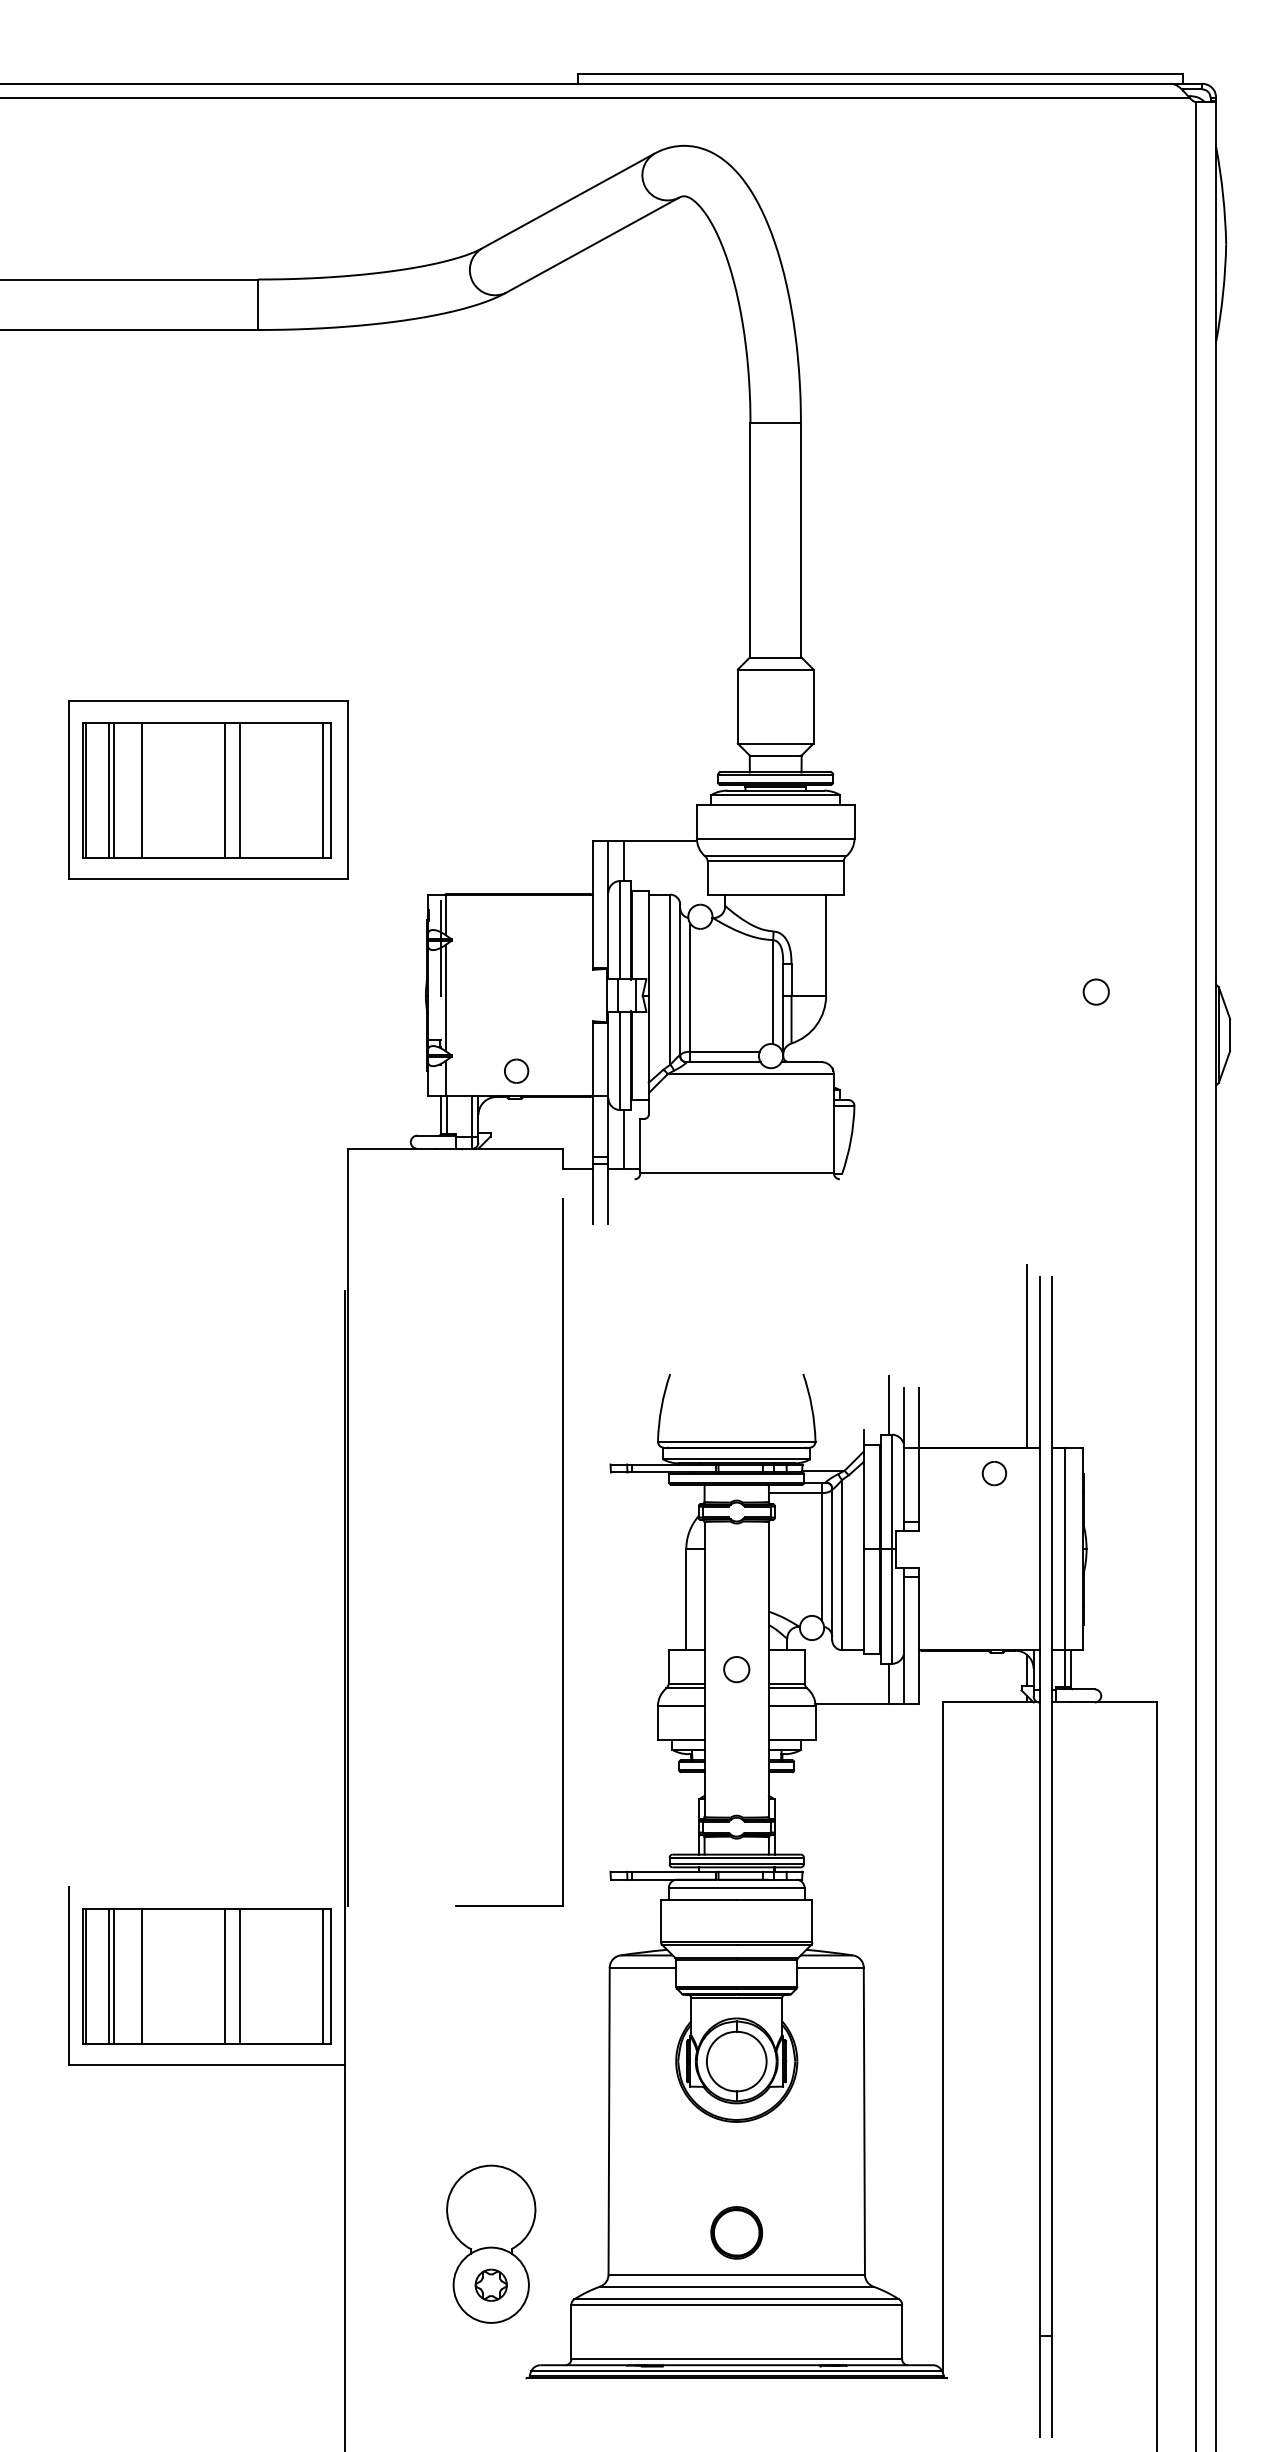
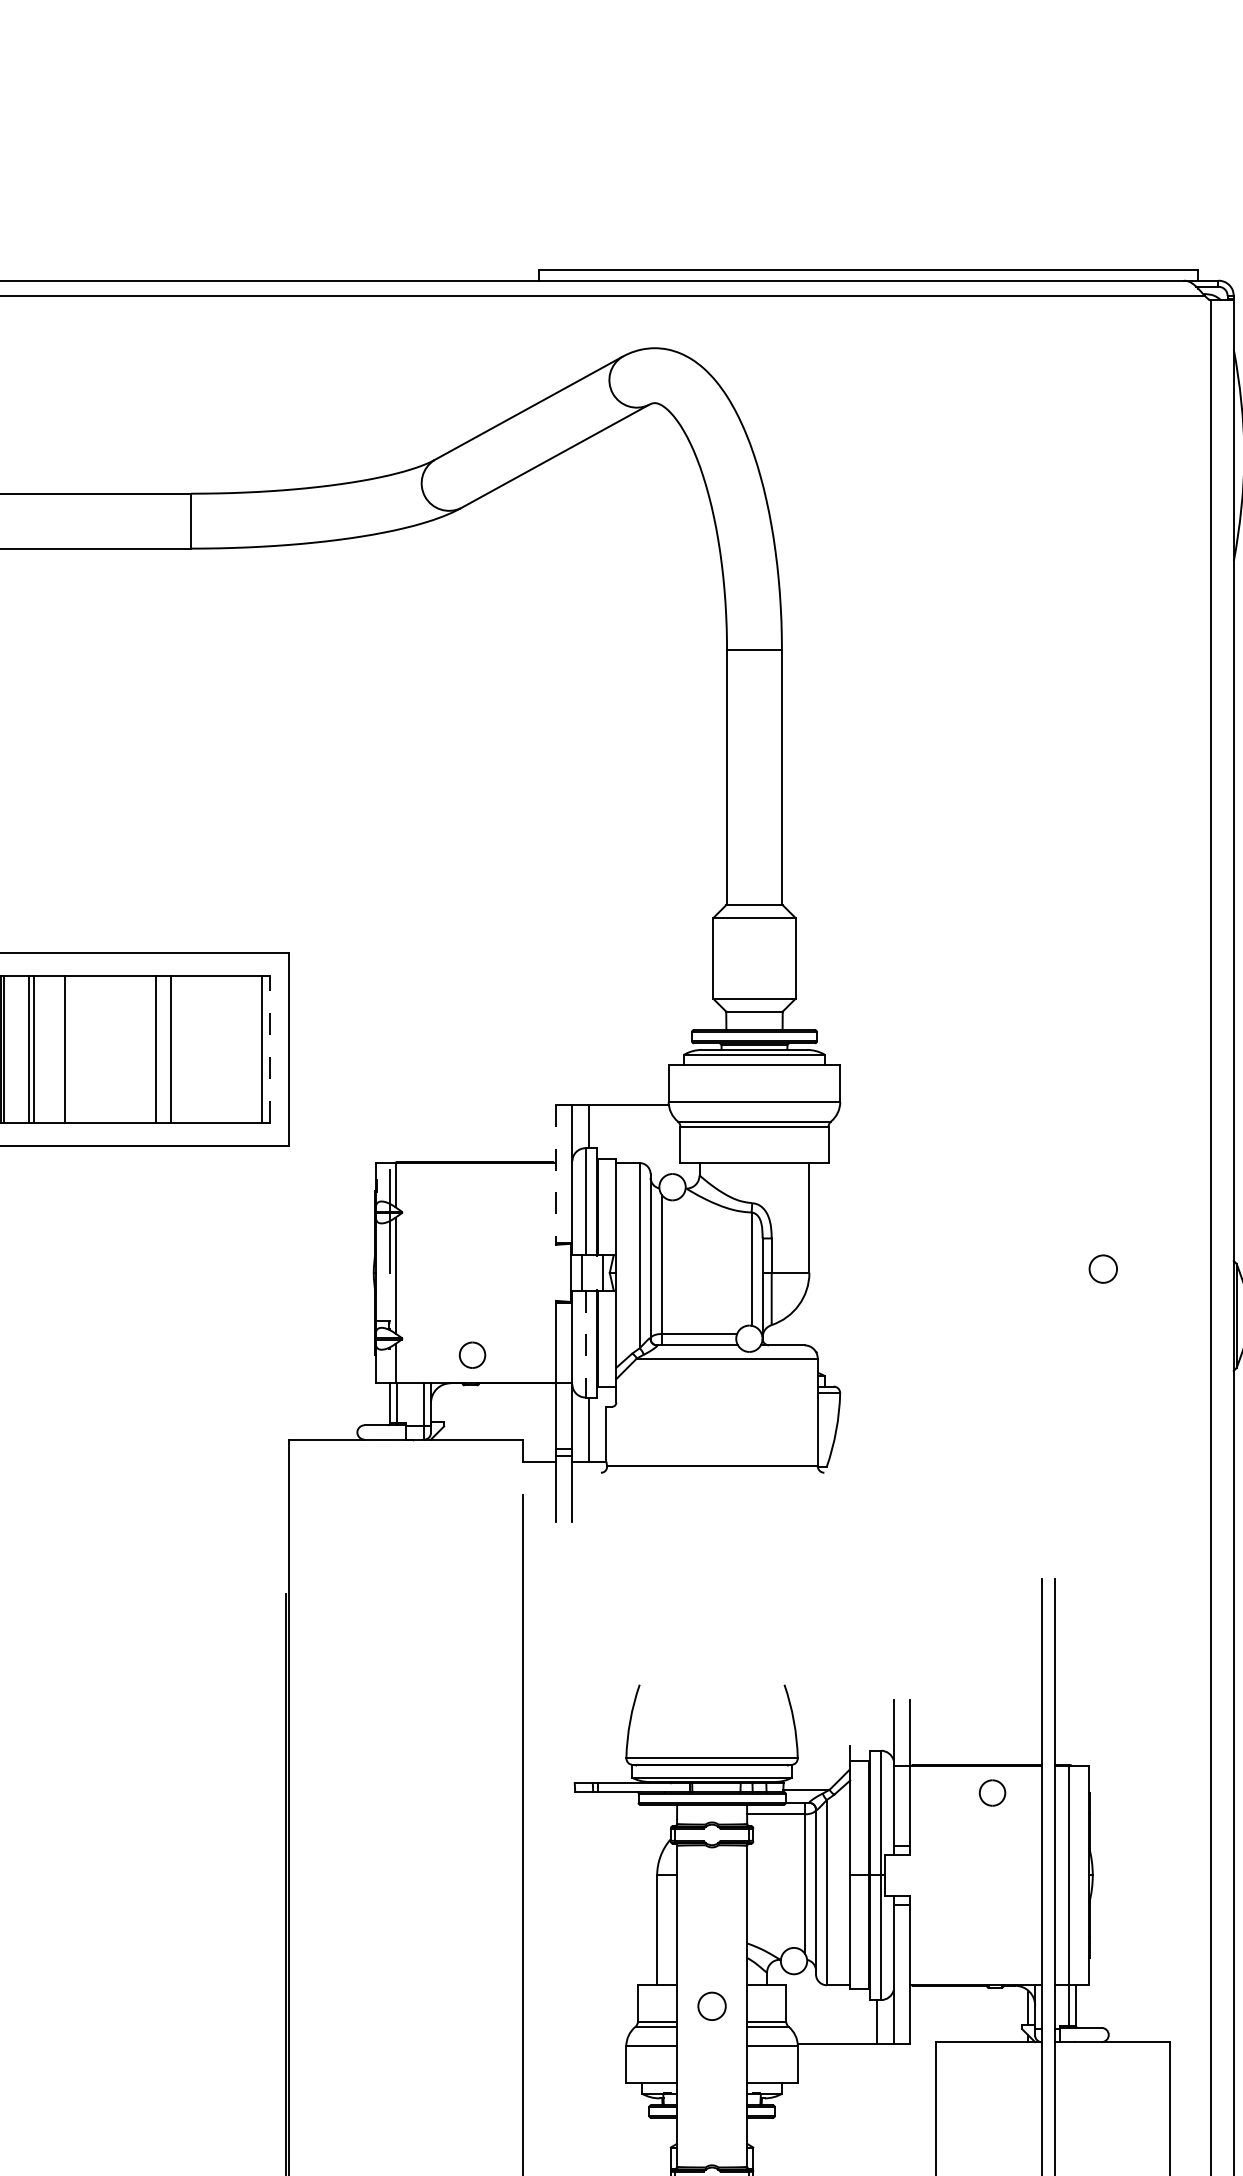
line: (330, 790) -> (270, 1049), solid -> dashed
line: (593, 904) -> (556, 1173), solid -> dashed
line: (620, 1061) -> (585, 1344), solid -> dashed
line: (1027, 1355) -> (1028, 1664), removed
line: (888, 1404) -> (877, 1717), removed

